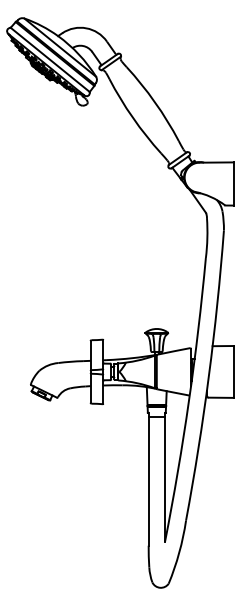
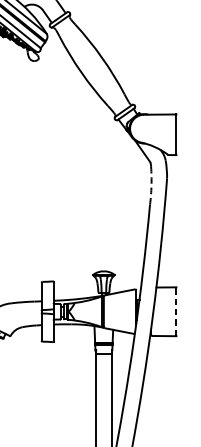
arc: (207, 238) -> (151, 186), solid -> dashed
line: (233, 371) -> (176, 311), solid -> dashed

